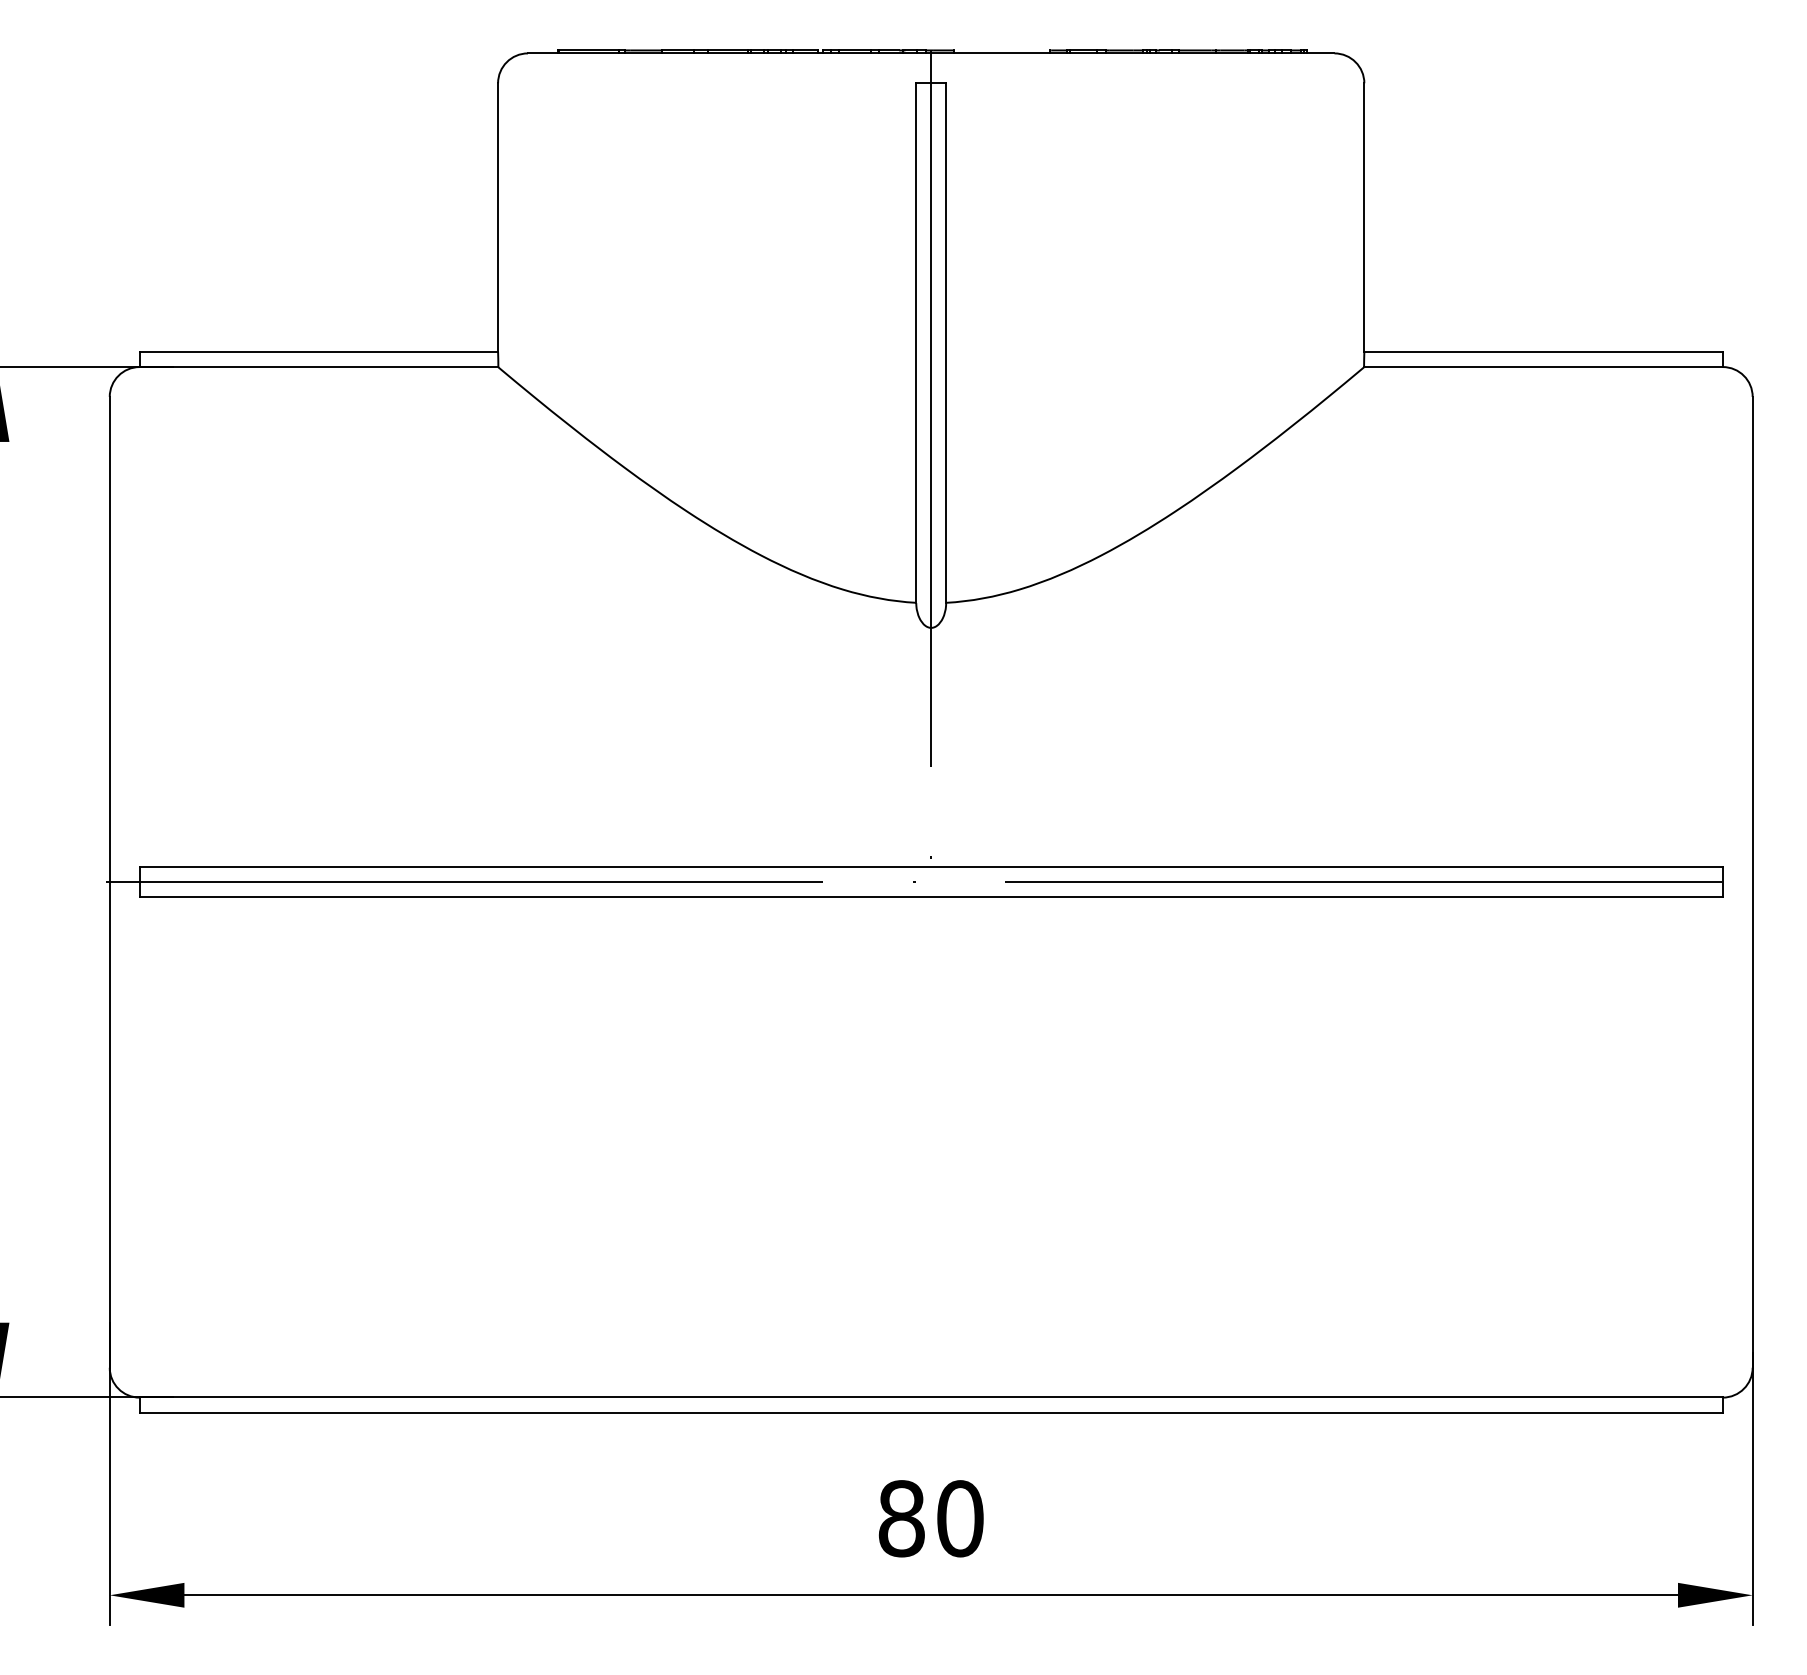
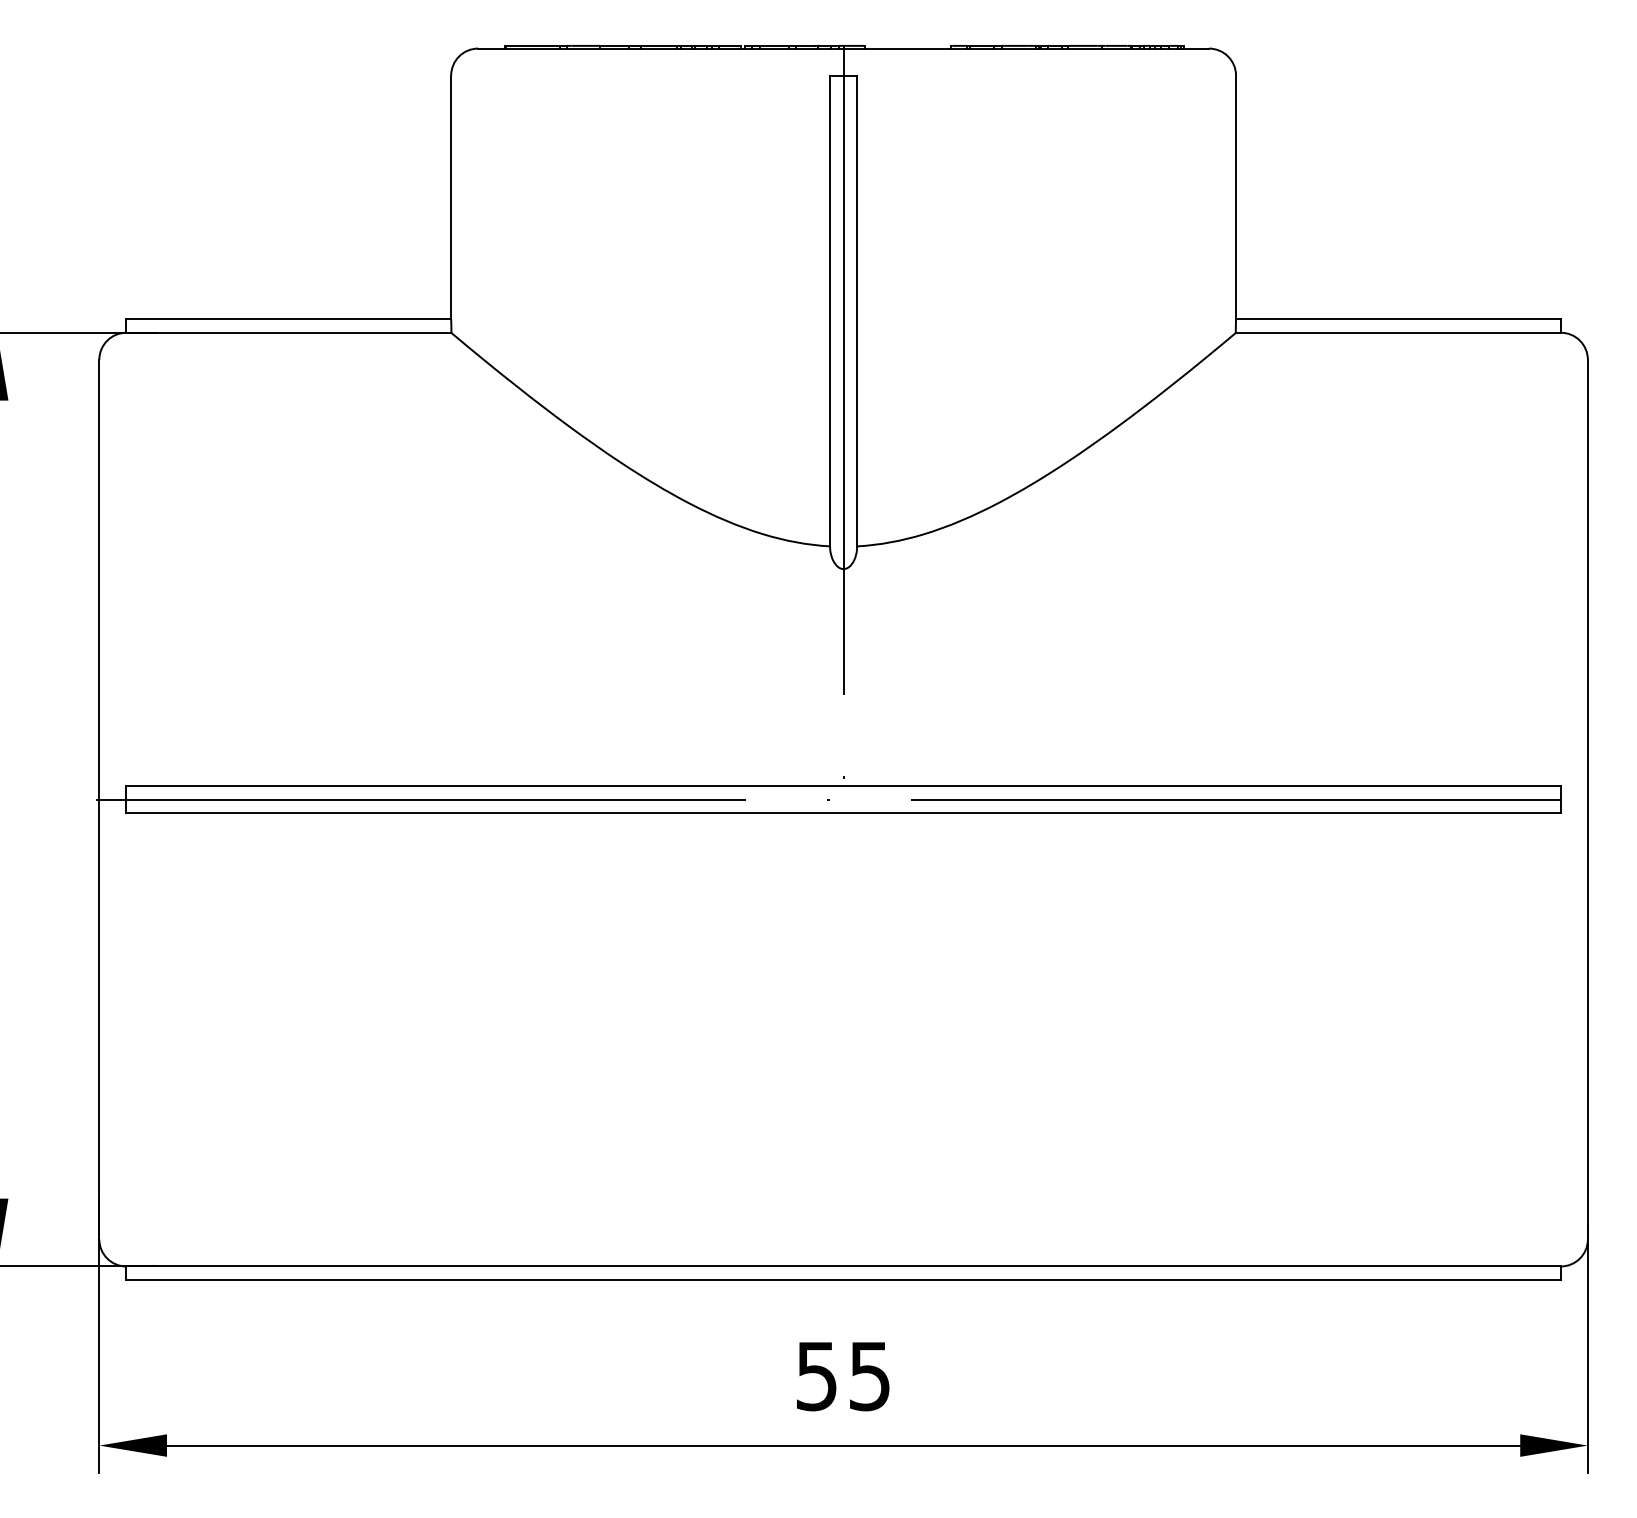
text: (931, 1519) -> (843, 1376), 80 -> 55

